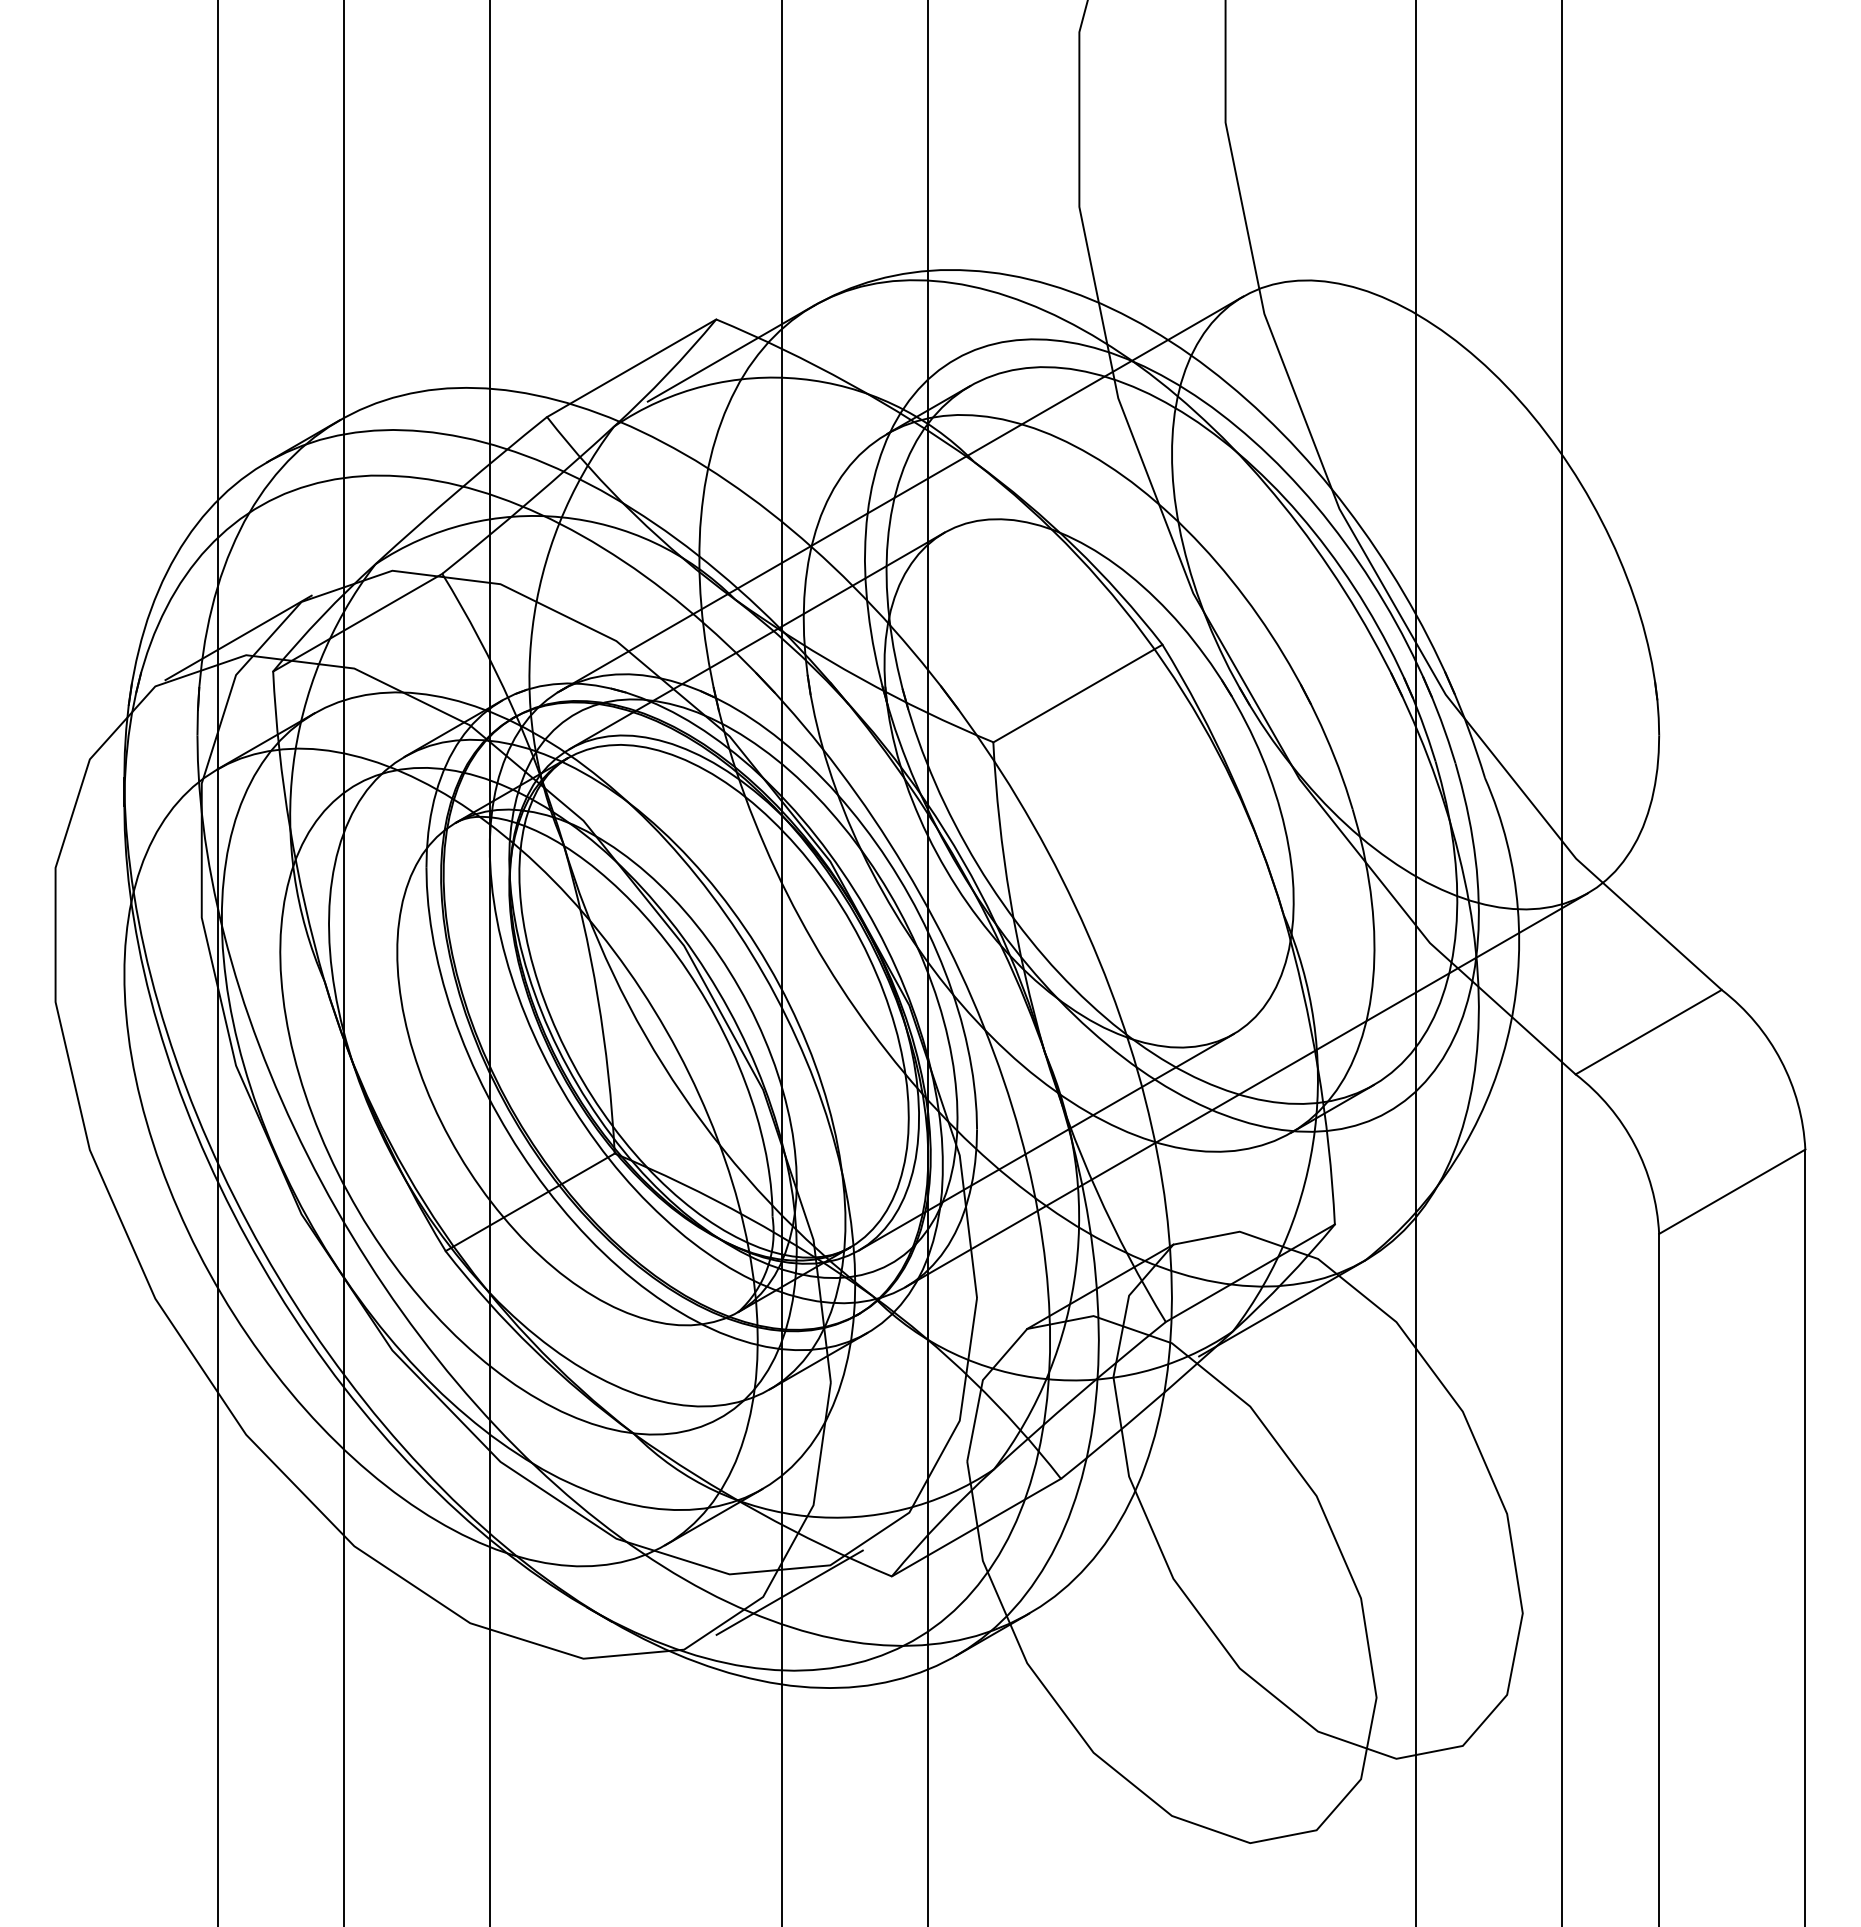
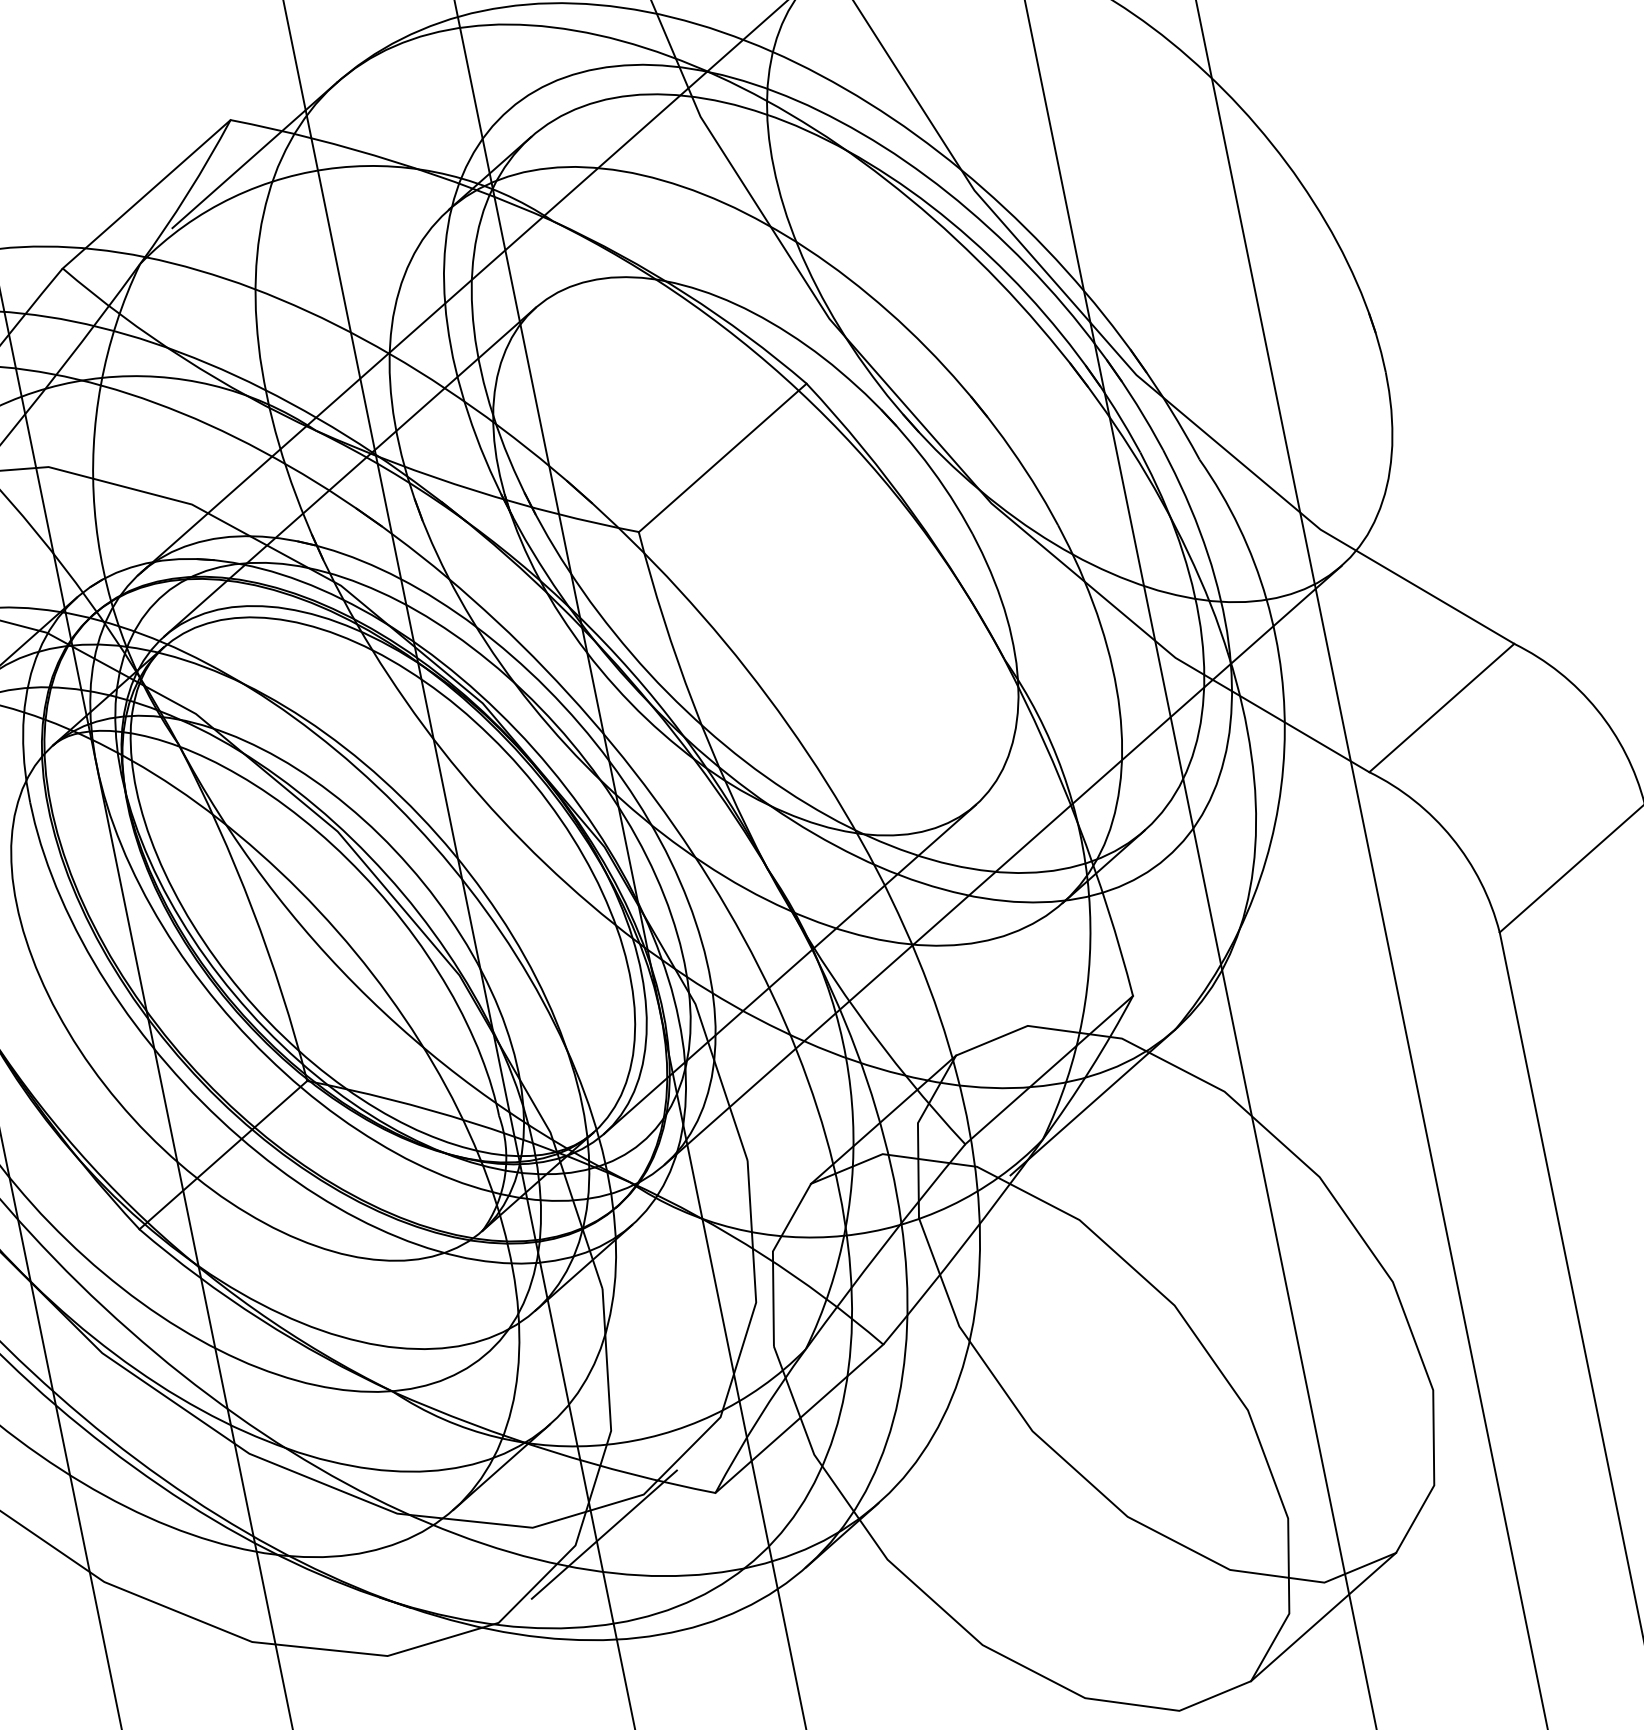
line: (1389, 1787) -> (1323, 1616), added

